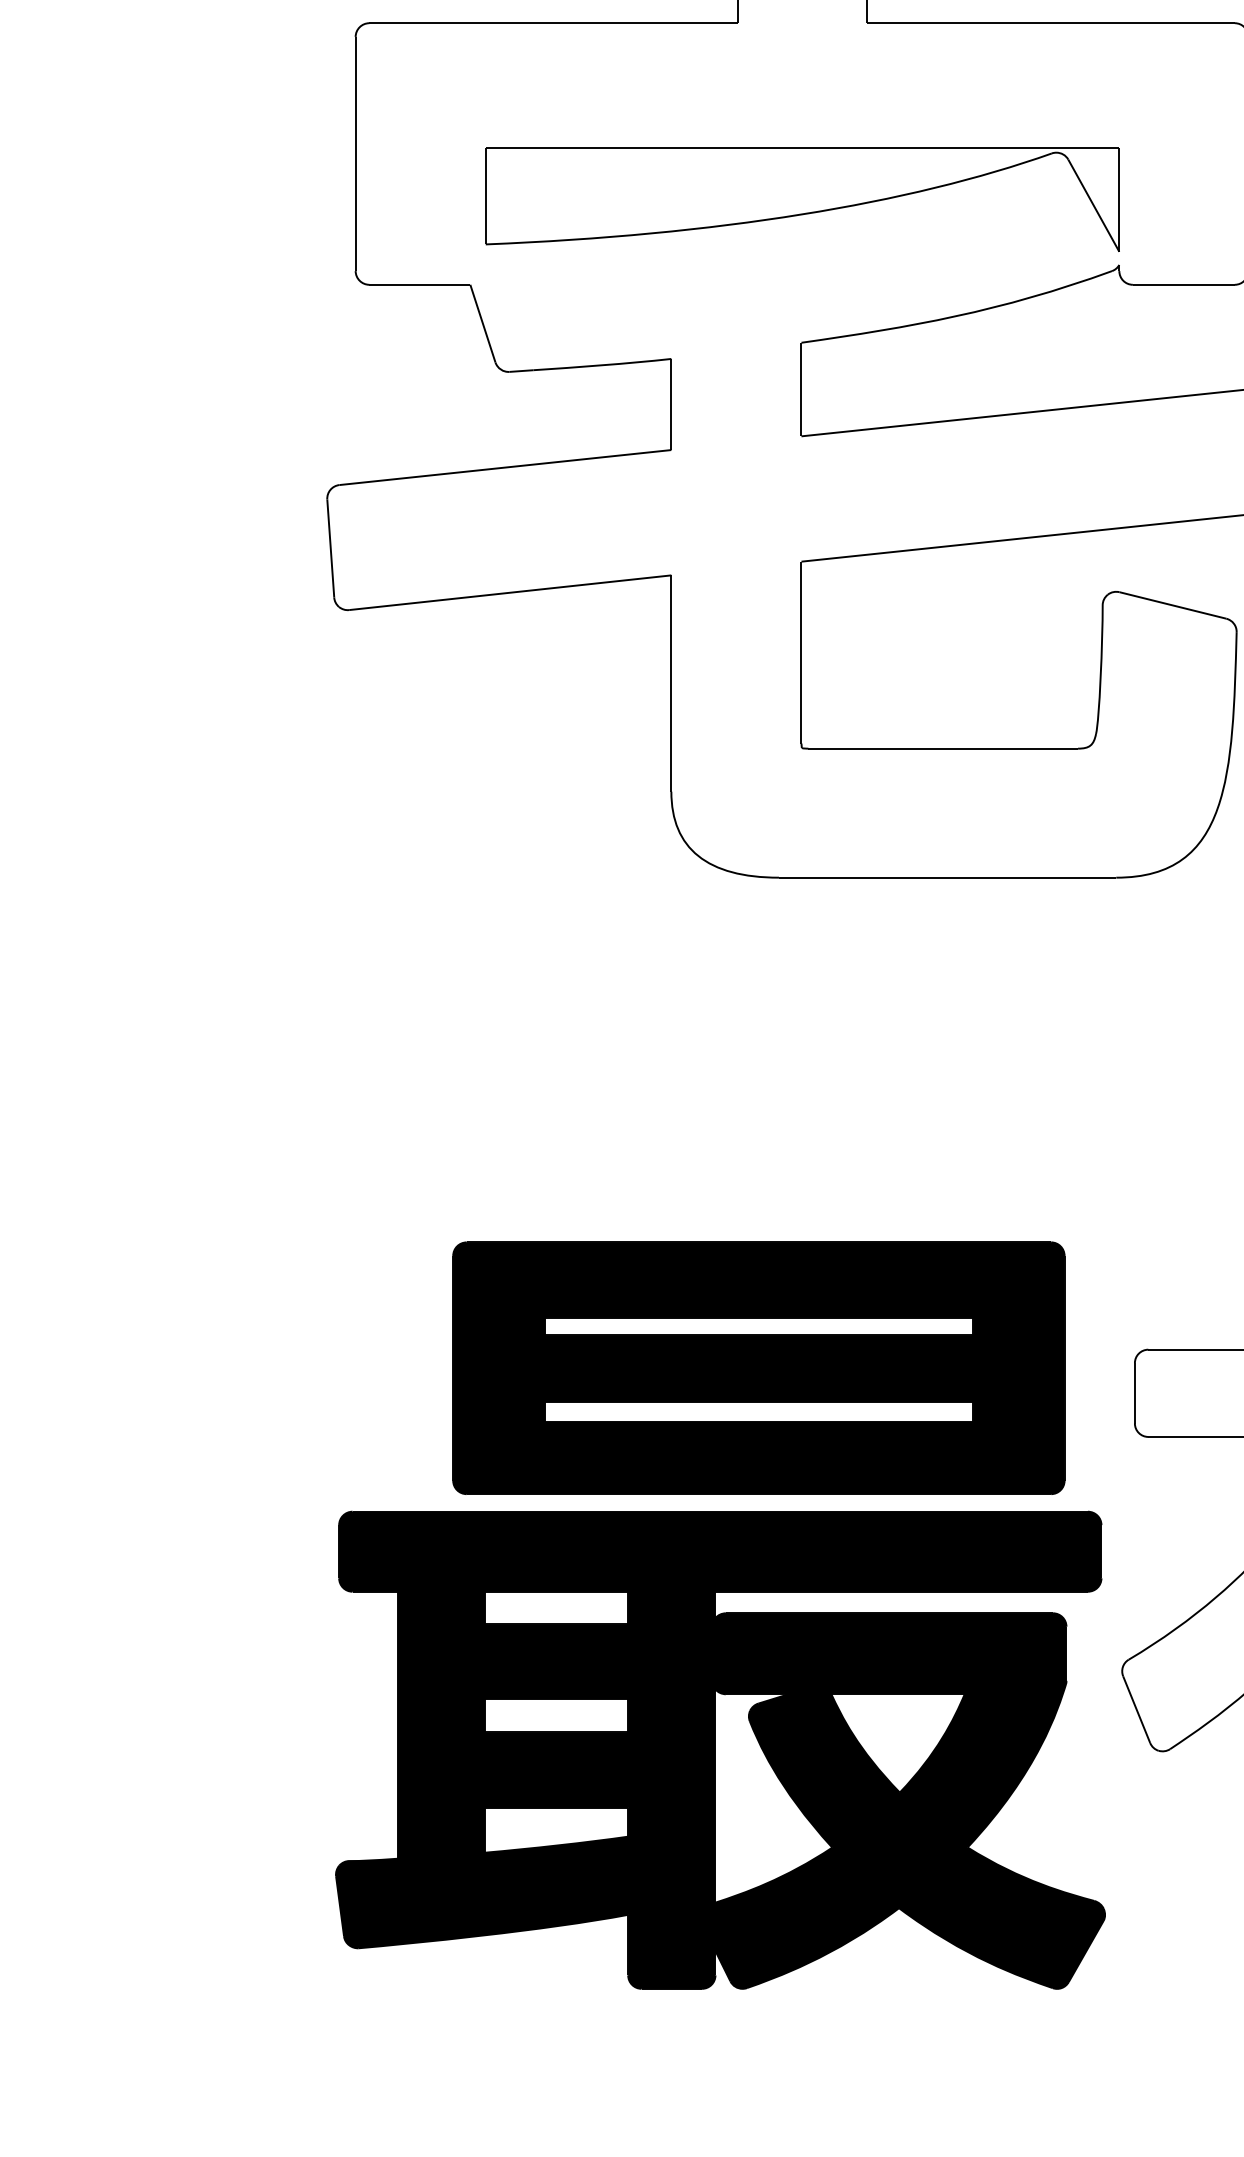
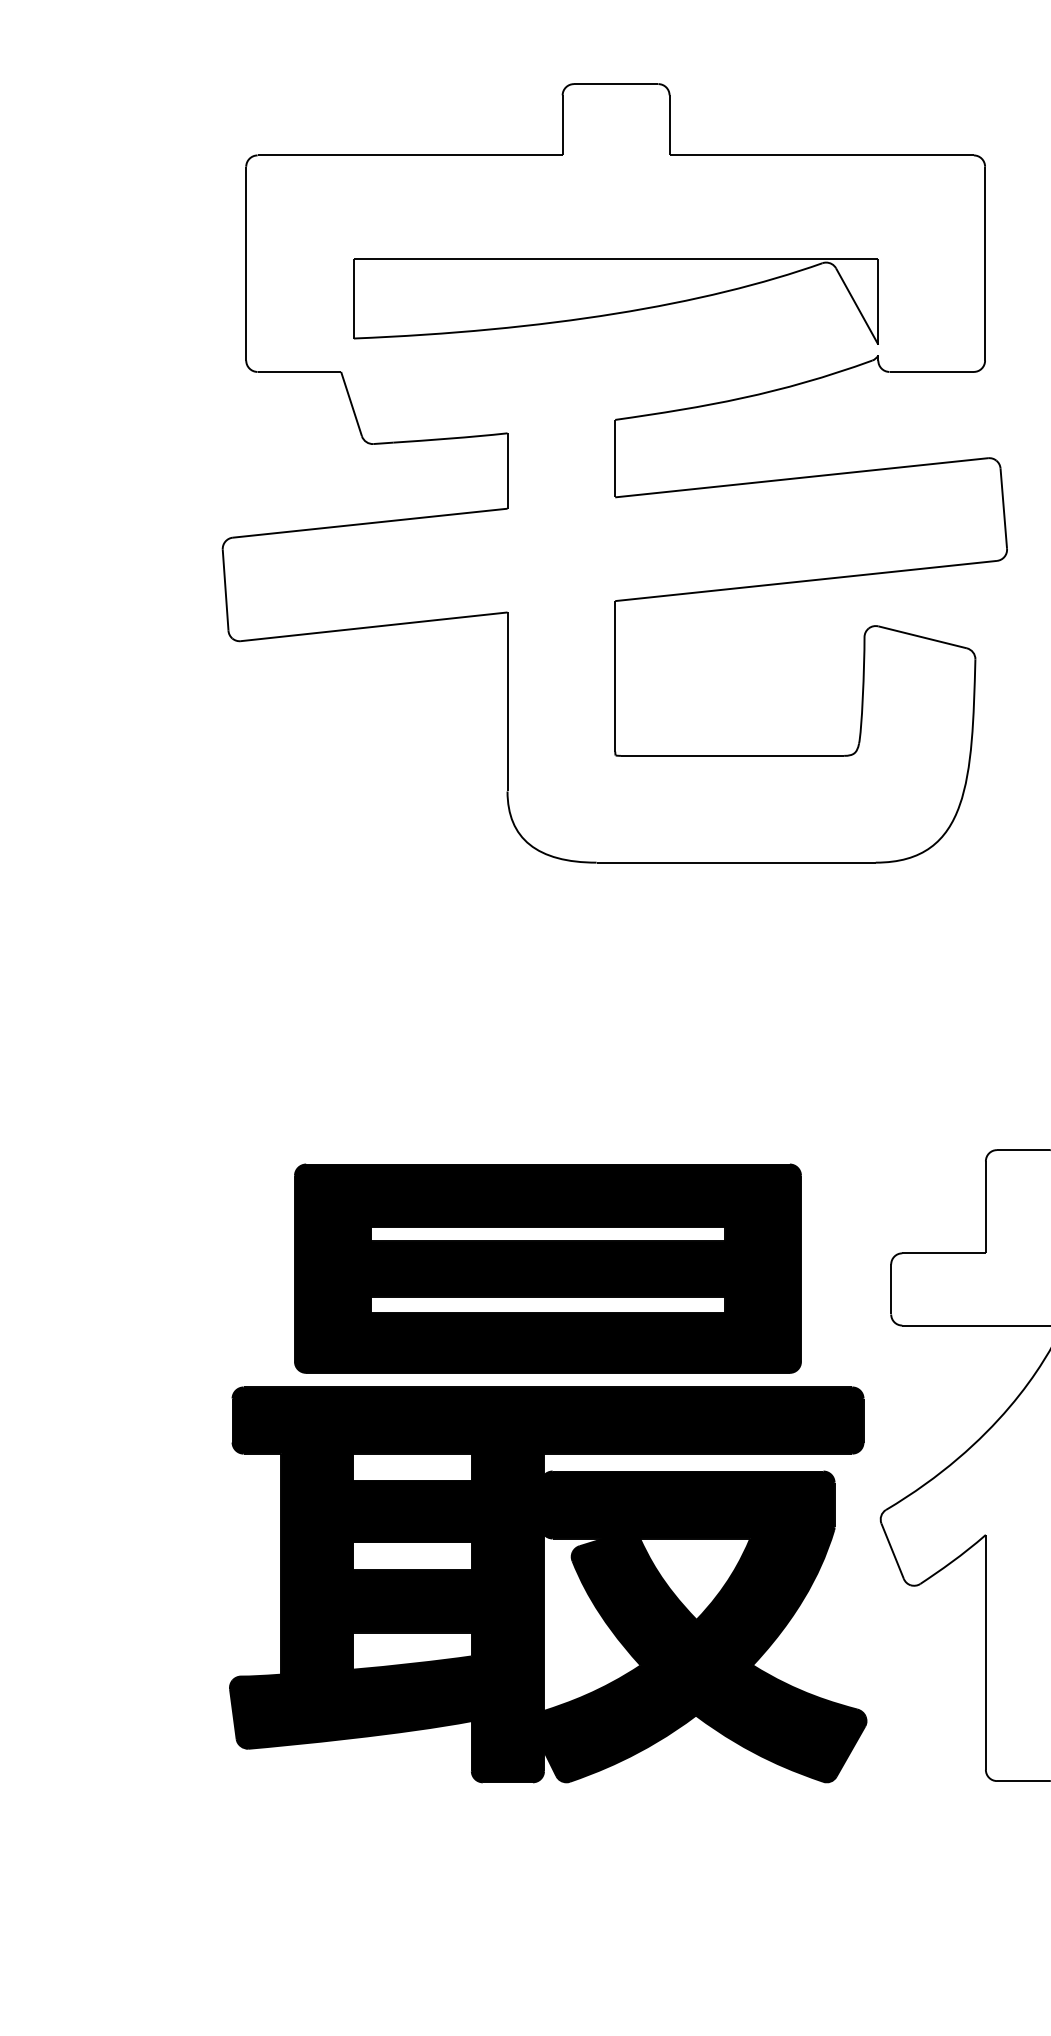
part: (758, 1368) -> (547, 1268), moved

